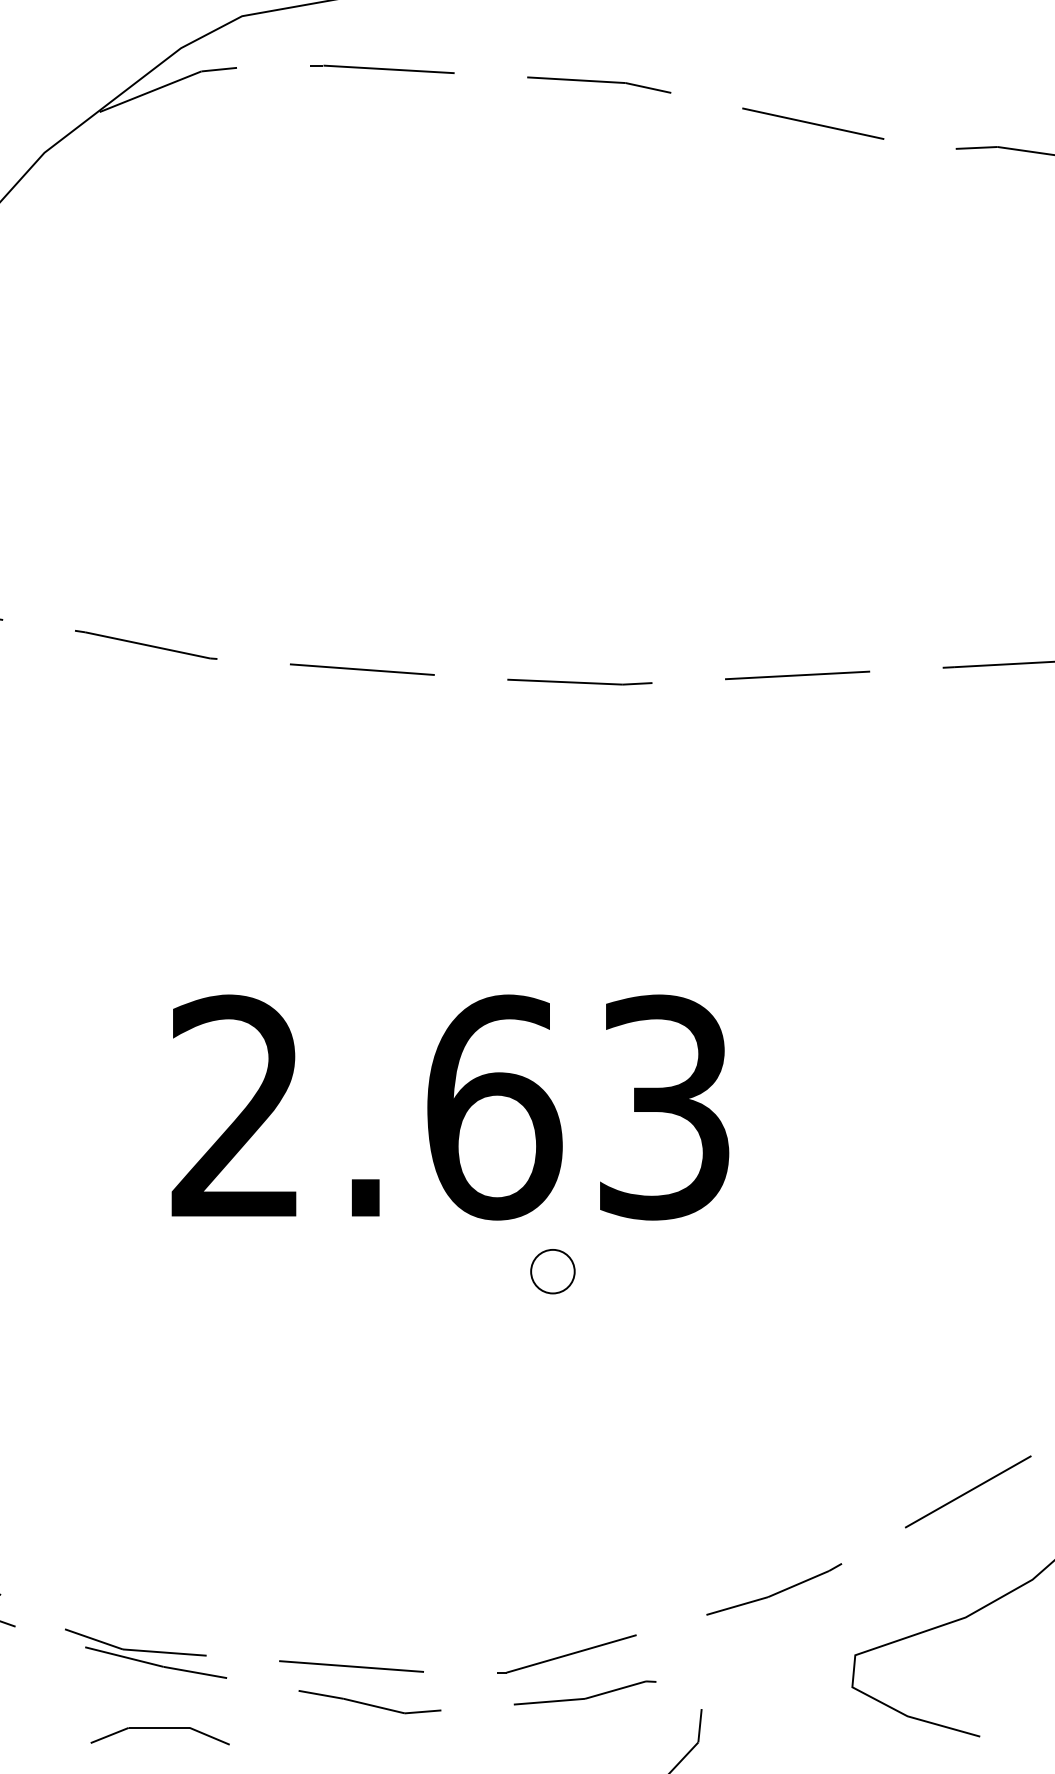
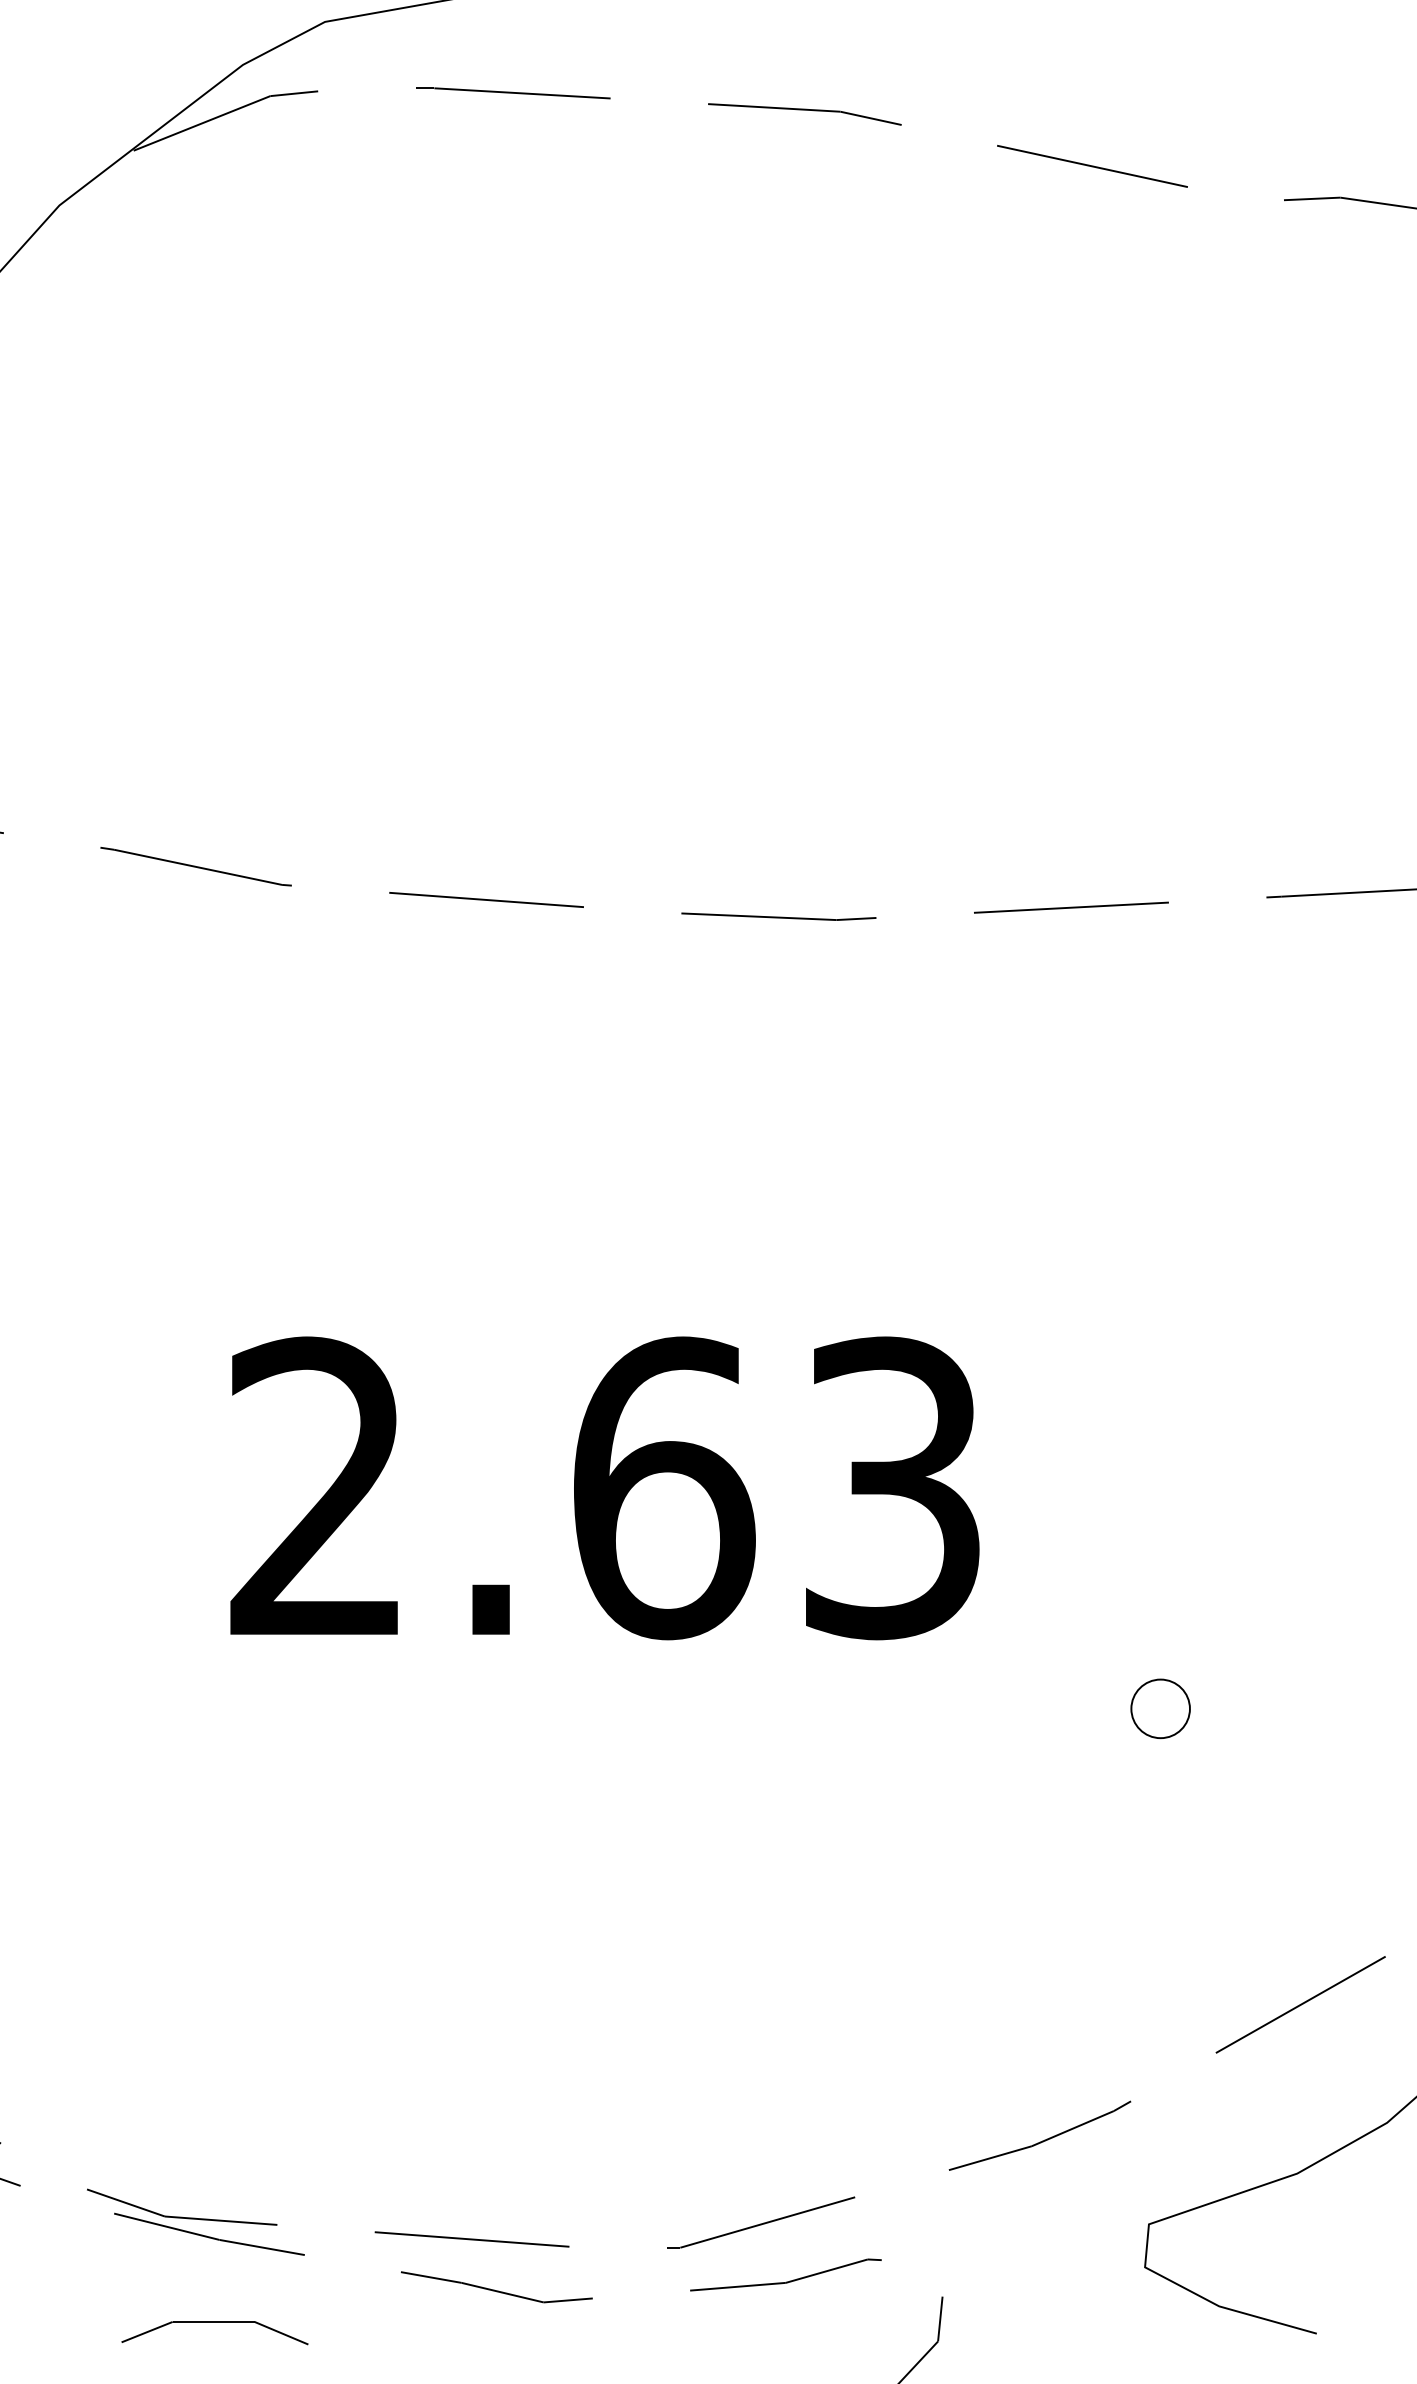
part: (552, 1271) -> (1160, 1708), moved

